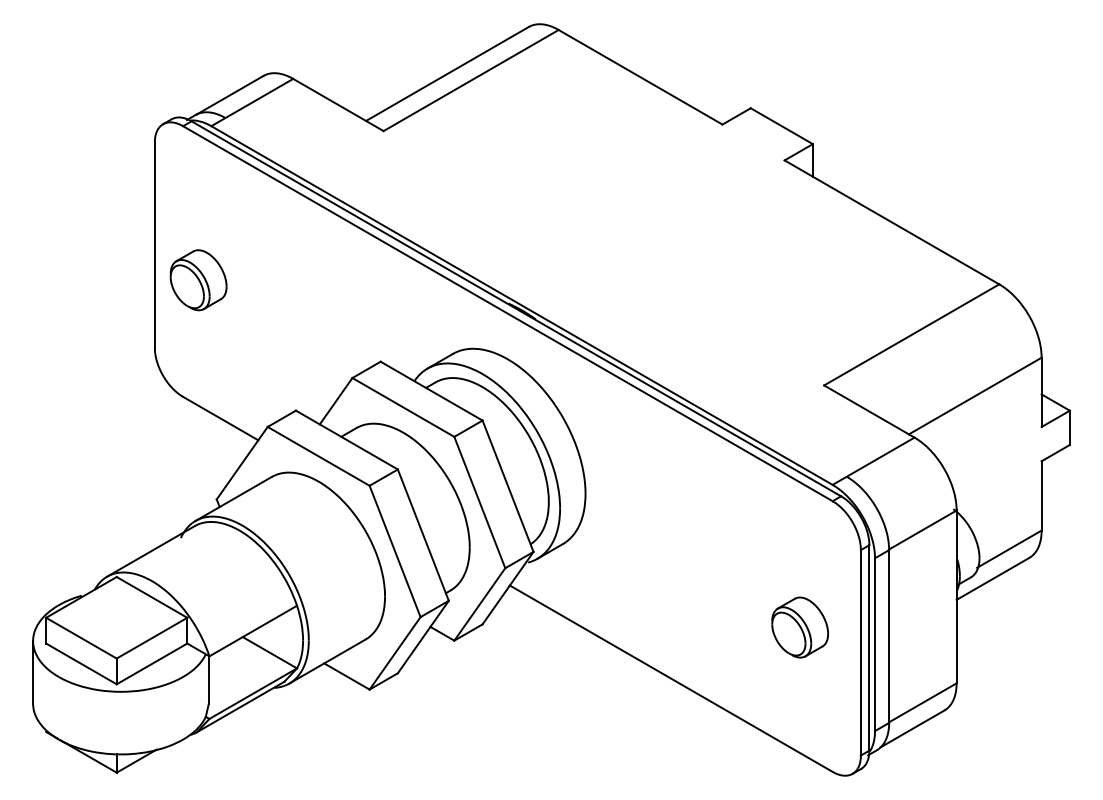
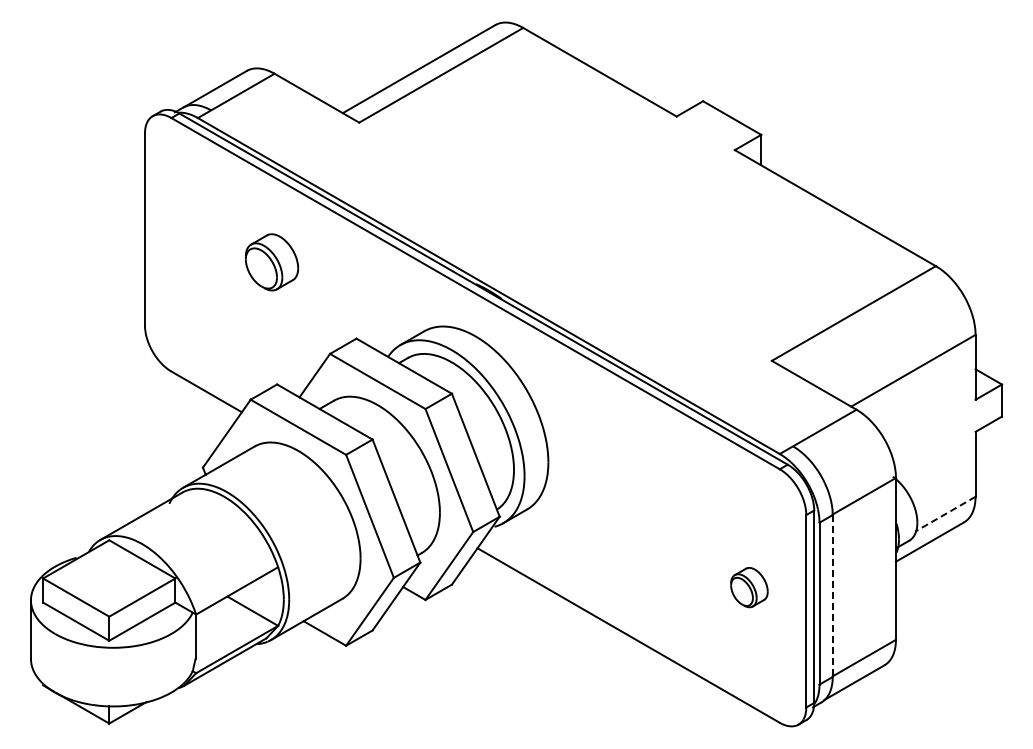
part: (199, 280) -> (272, 262), moved
line: (1009, 549) -> (945, 514), solid -> dashed
part: (800, 627) -> (749, 587), size x0.7
line: (888, 637) -> (832, 596), solid -> dashed

